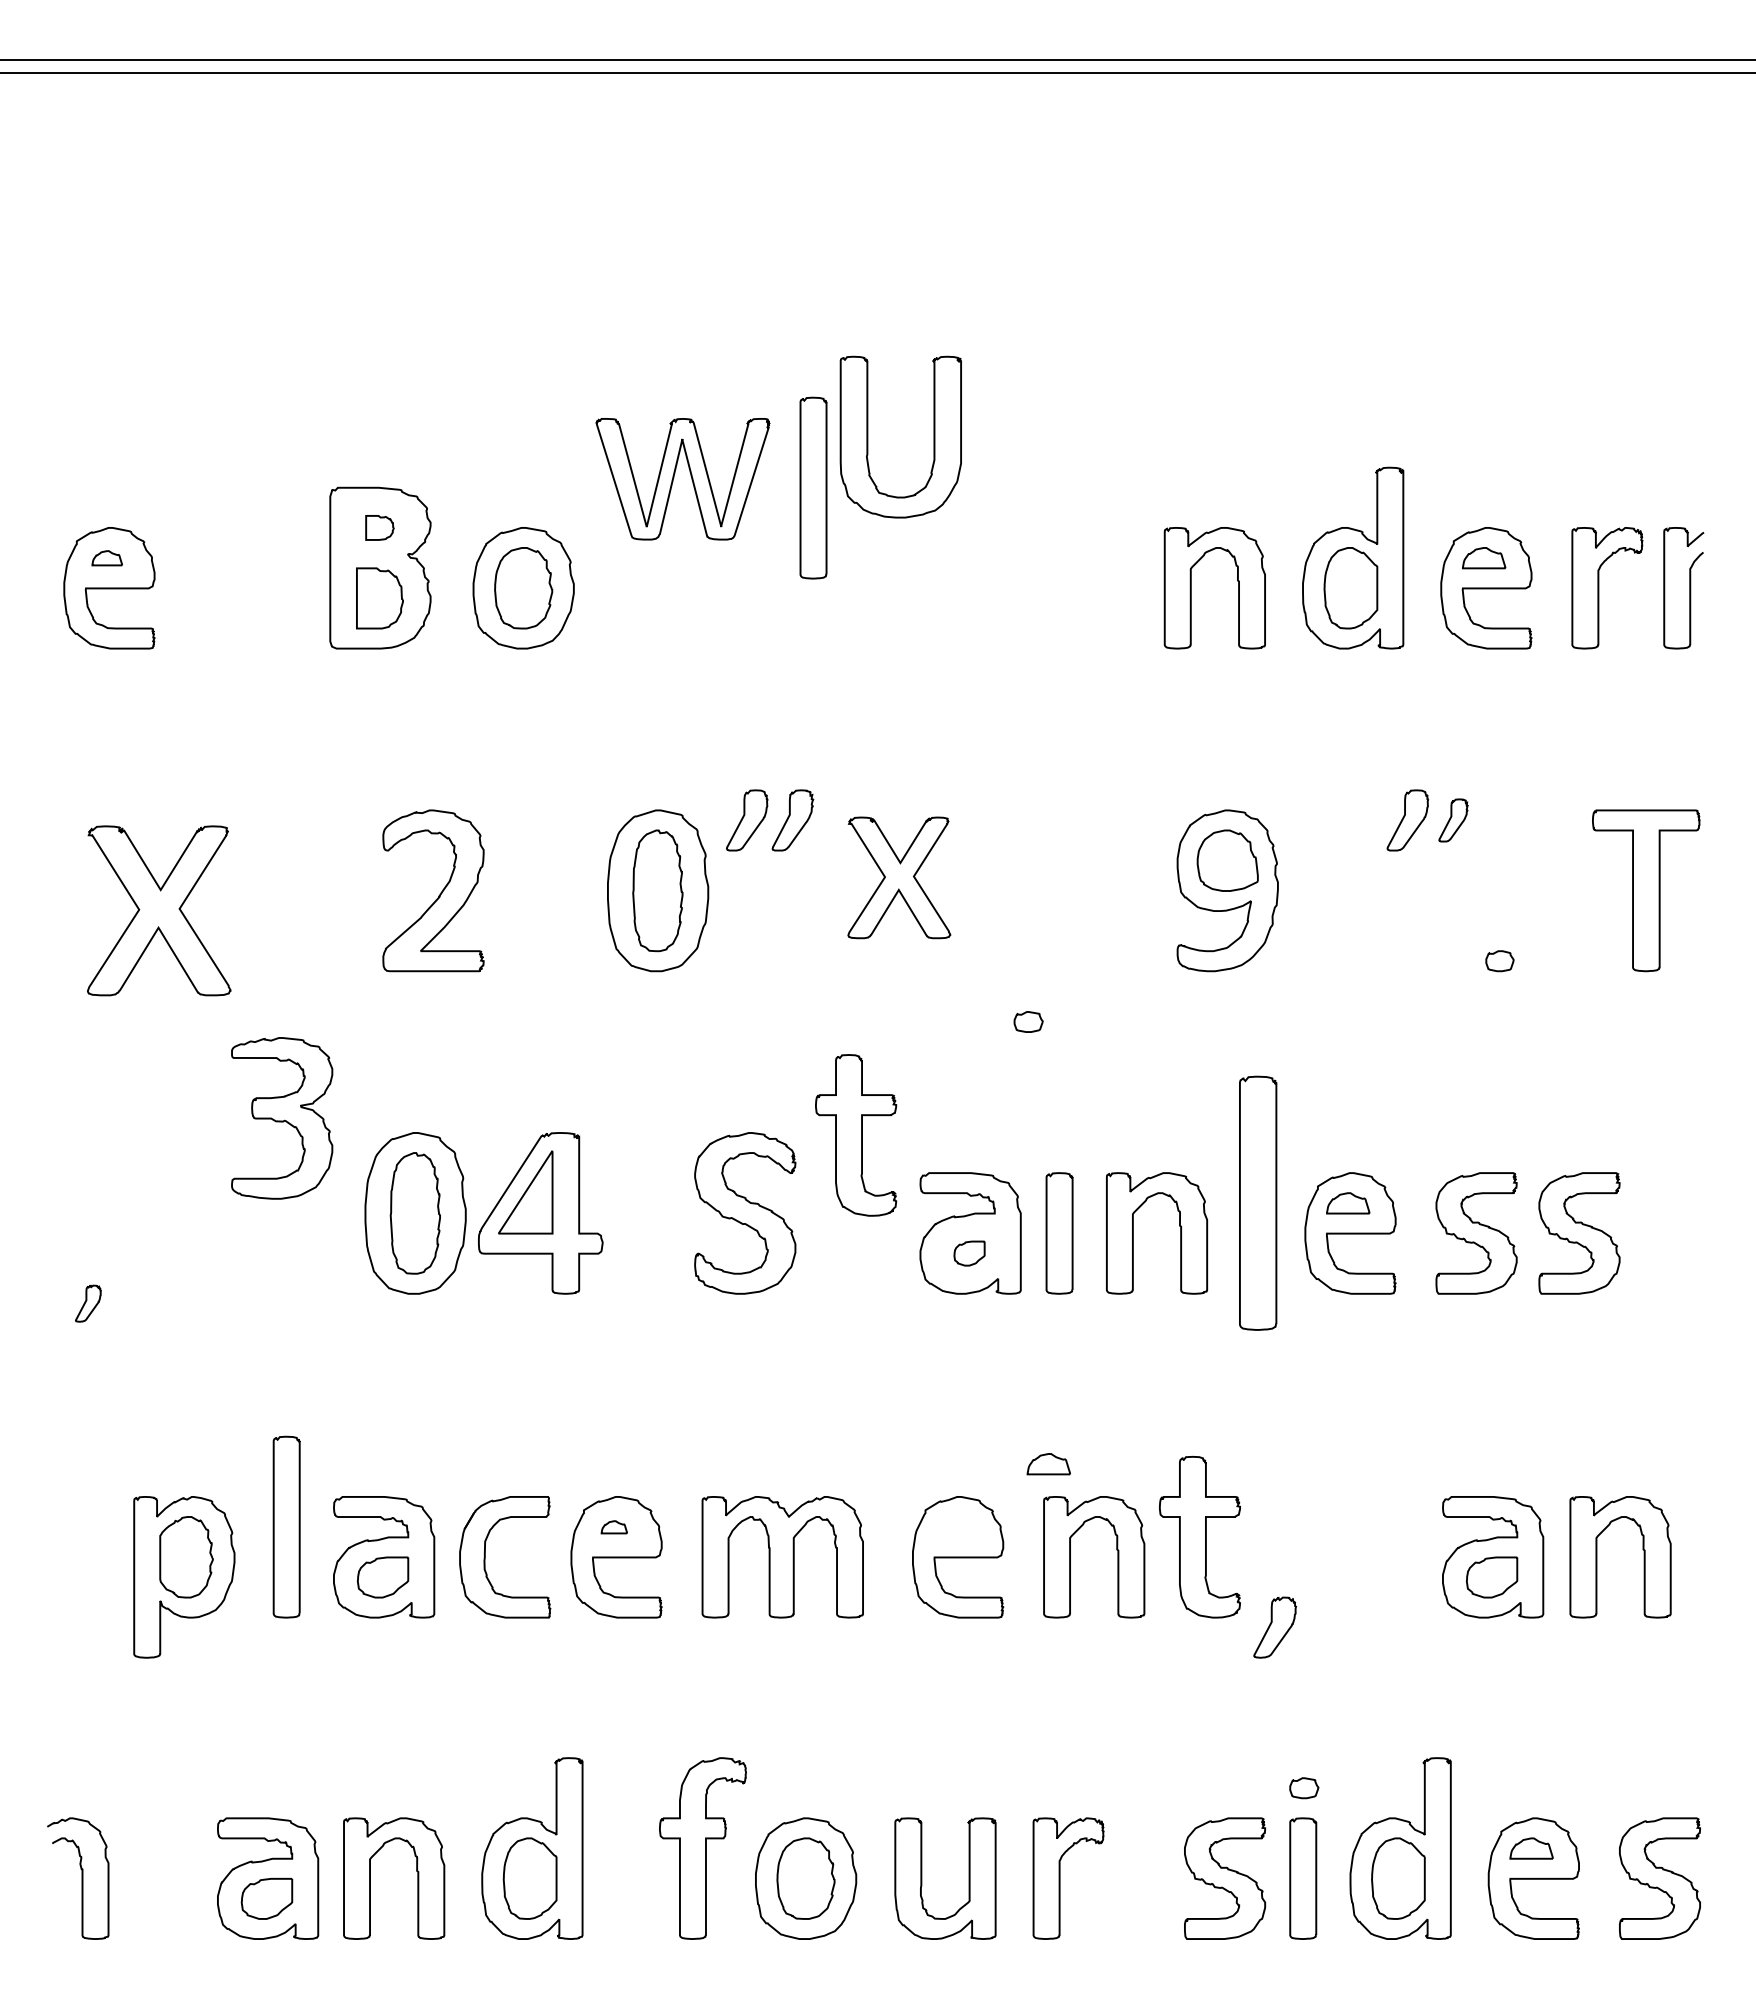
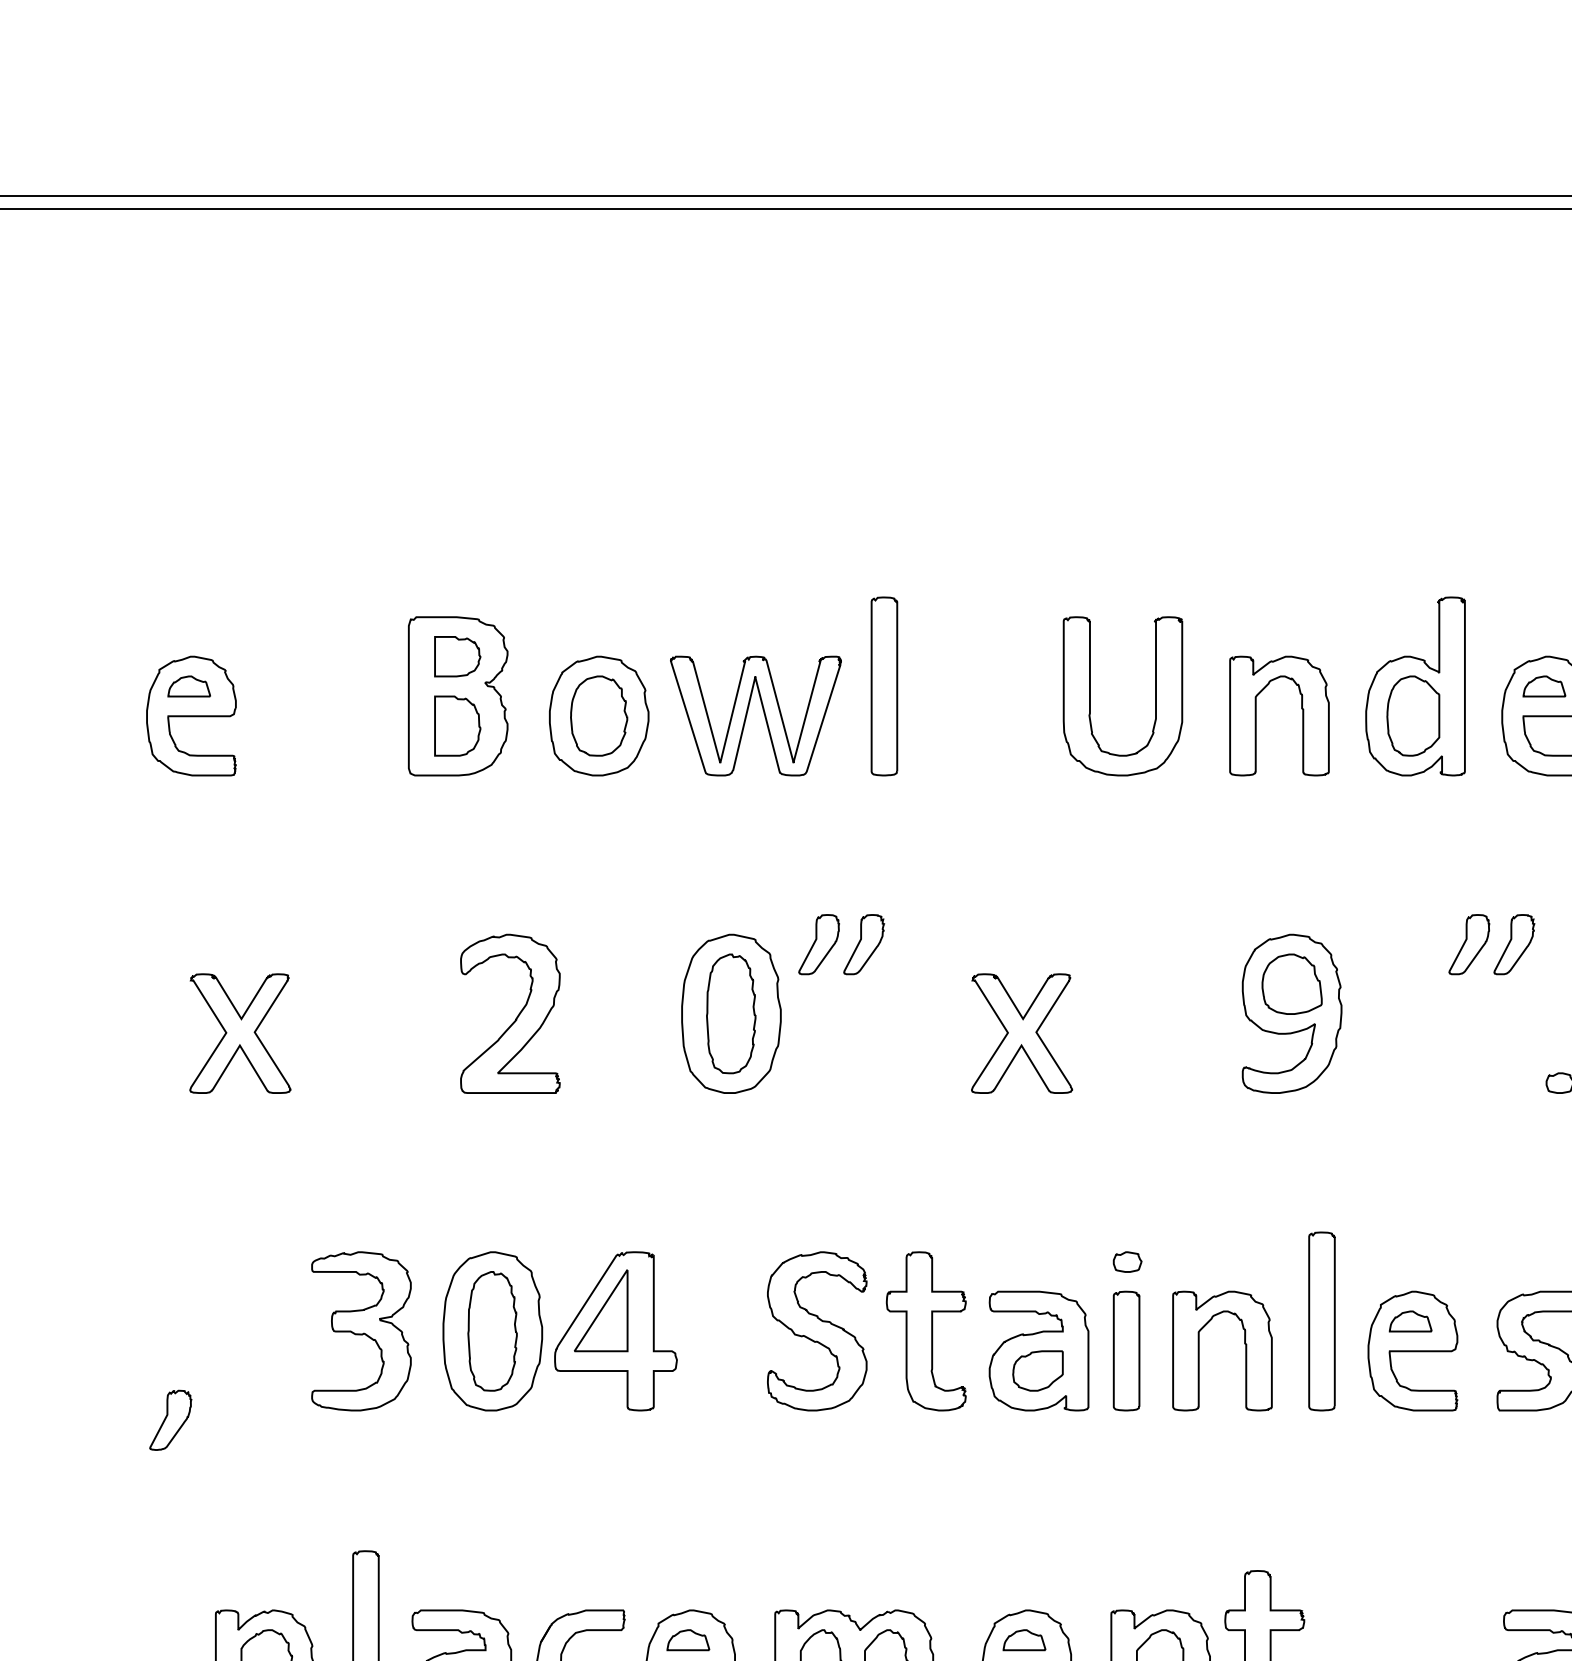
part: (868, 436) -> (1091, 695), moved
part: (674, 477) -> (747, 714), moved
part: (813, 487) -> (884, 685), moved
part: (379, 527) -> (457, 656), size x1.67
part: (107, 558) -> (189, 686), size x1.43
part: (1453, 820) -> (1514, 944), size x1.43
part: (899, 877) -> (1022, 1033), moved
part: (158, 910) -> (239, 1033), size x0.71
part: (1028, 1021) -> (1127, 1261), moved
part: (282, 1118) -> (361, 1331), moved
part: (856, 1135) -> (926, 1331), moved
part: (1257, 1203) -> (1321, 1321), size x0.71
part: (969, 1253) -> (1037, 1370), size x1.67
part: (88, 1303) -> (170, 1420), size x1.67
part: (1048, 1464) -> (1024, 1640), moved
part: (614, 1527) -> (688, 1640), size x1.67

